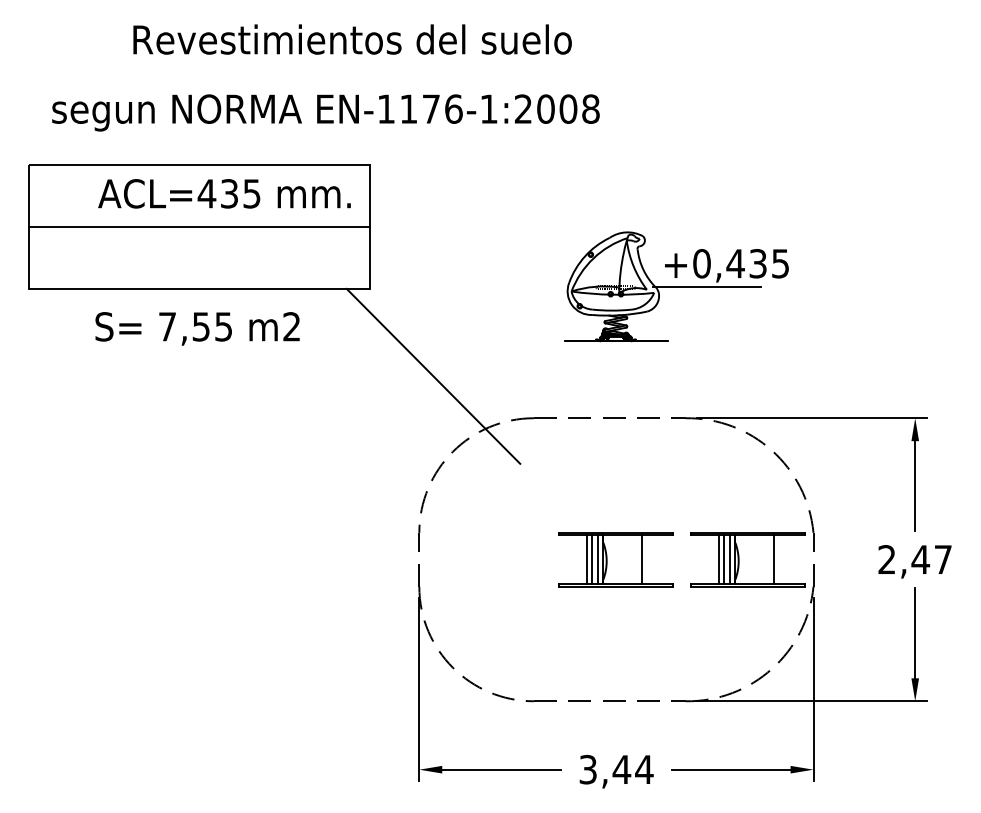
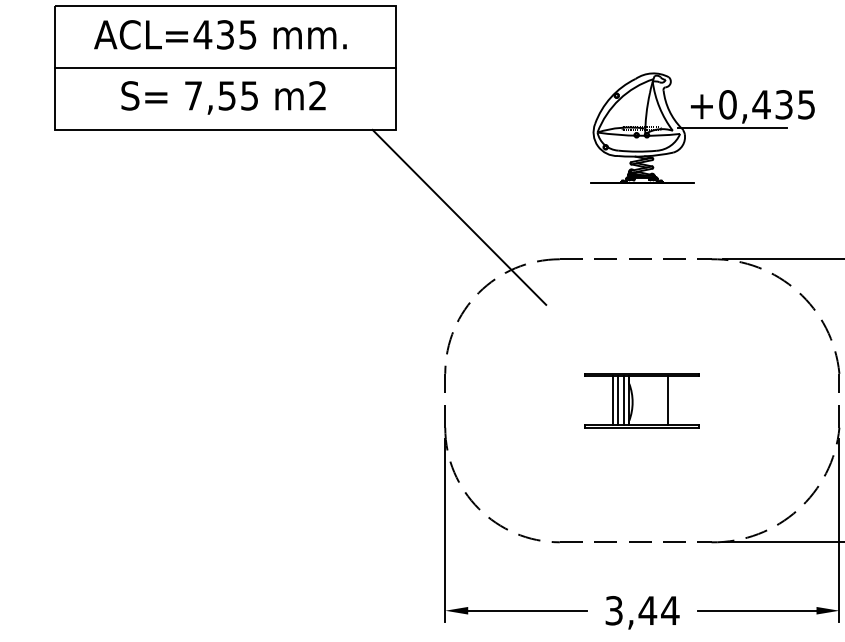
text: (224, 193) -> (220, 34), moved
text: (197, 328) -> (223, 97), moved
part: (747, 559) -> (773, 400), removed

